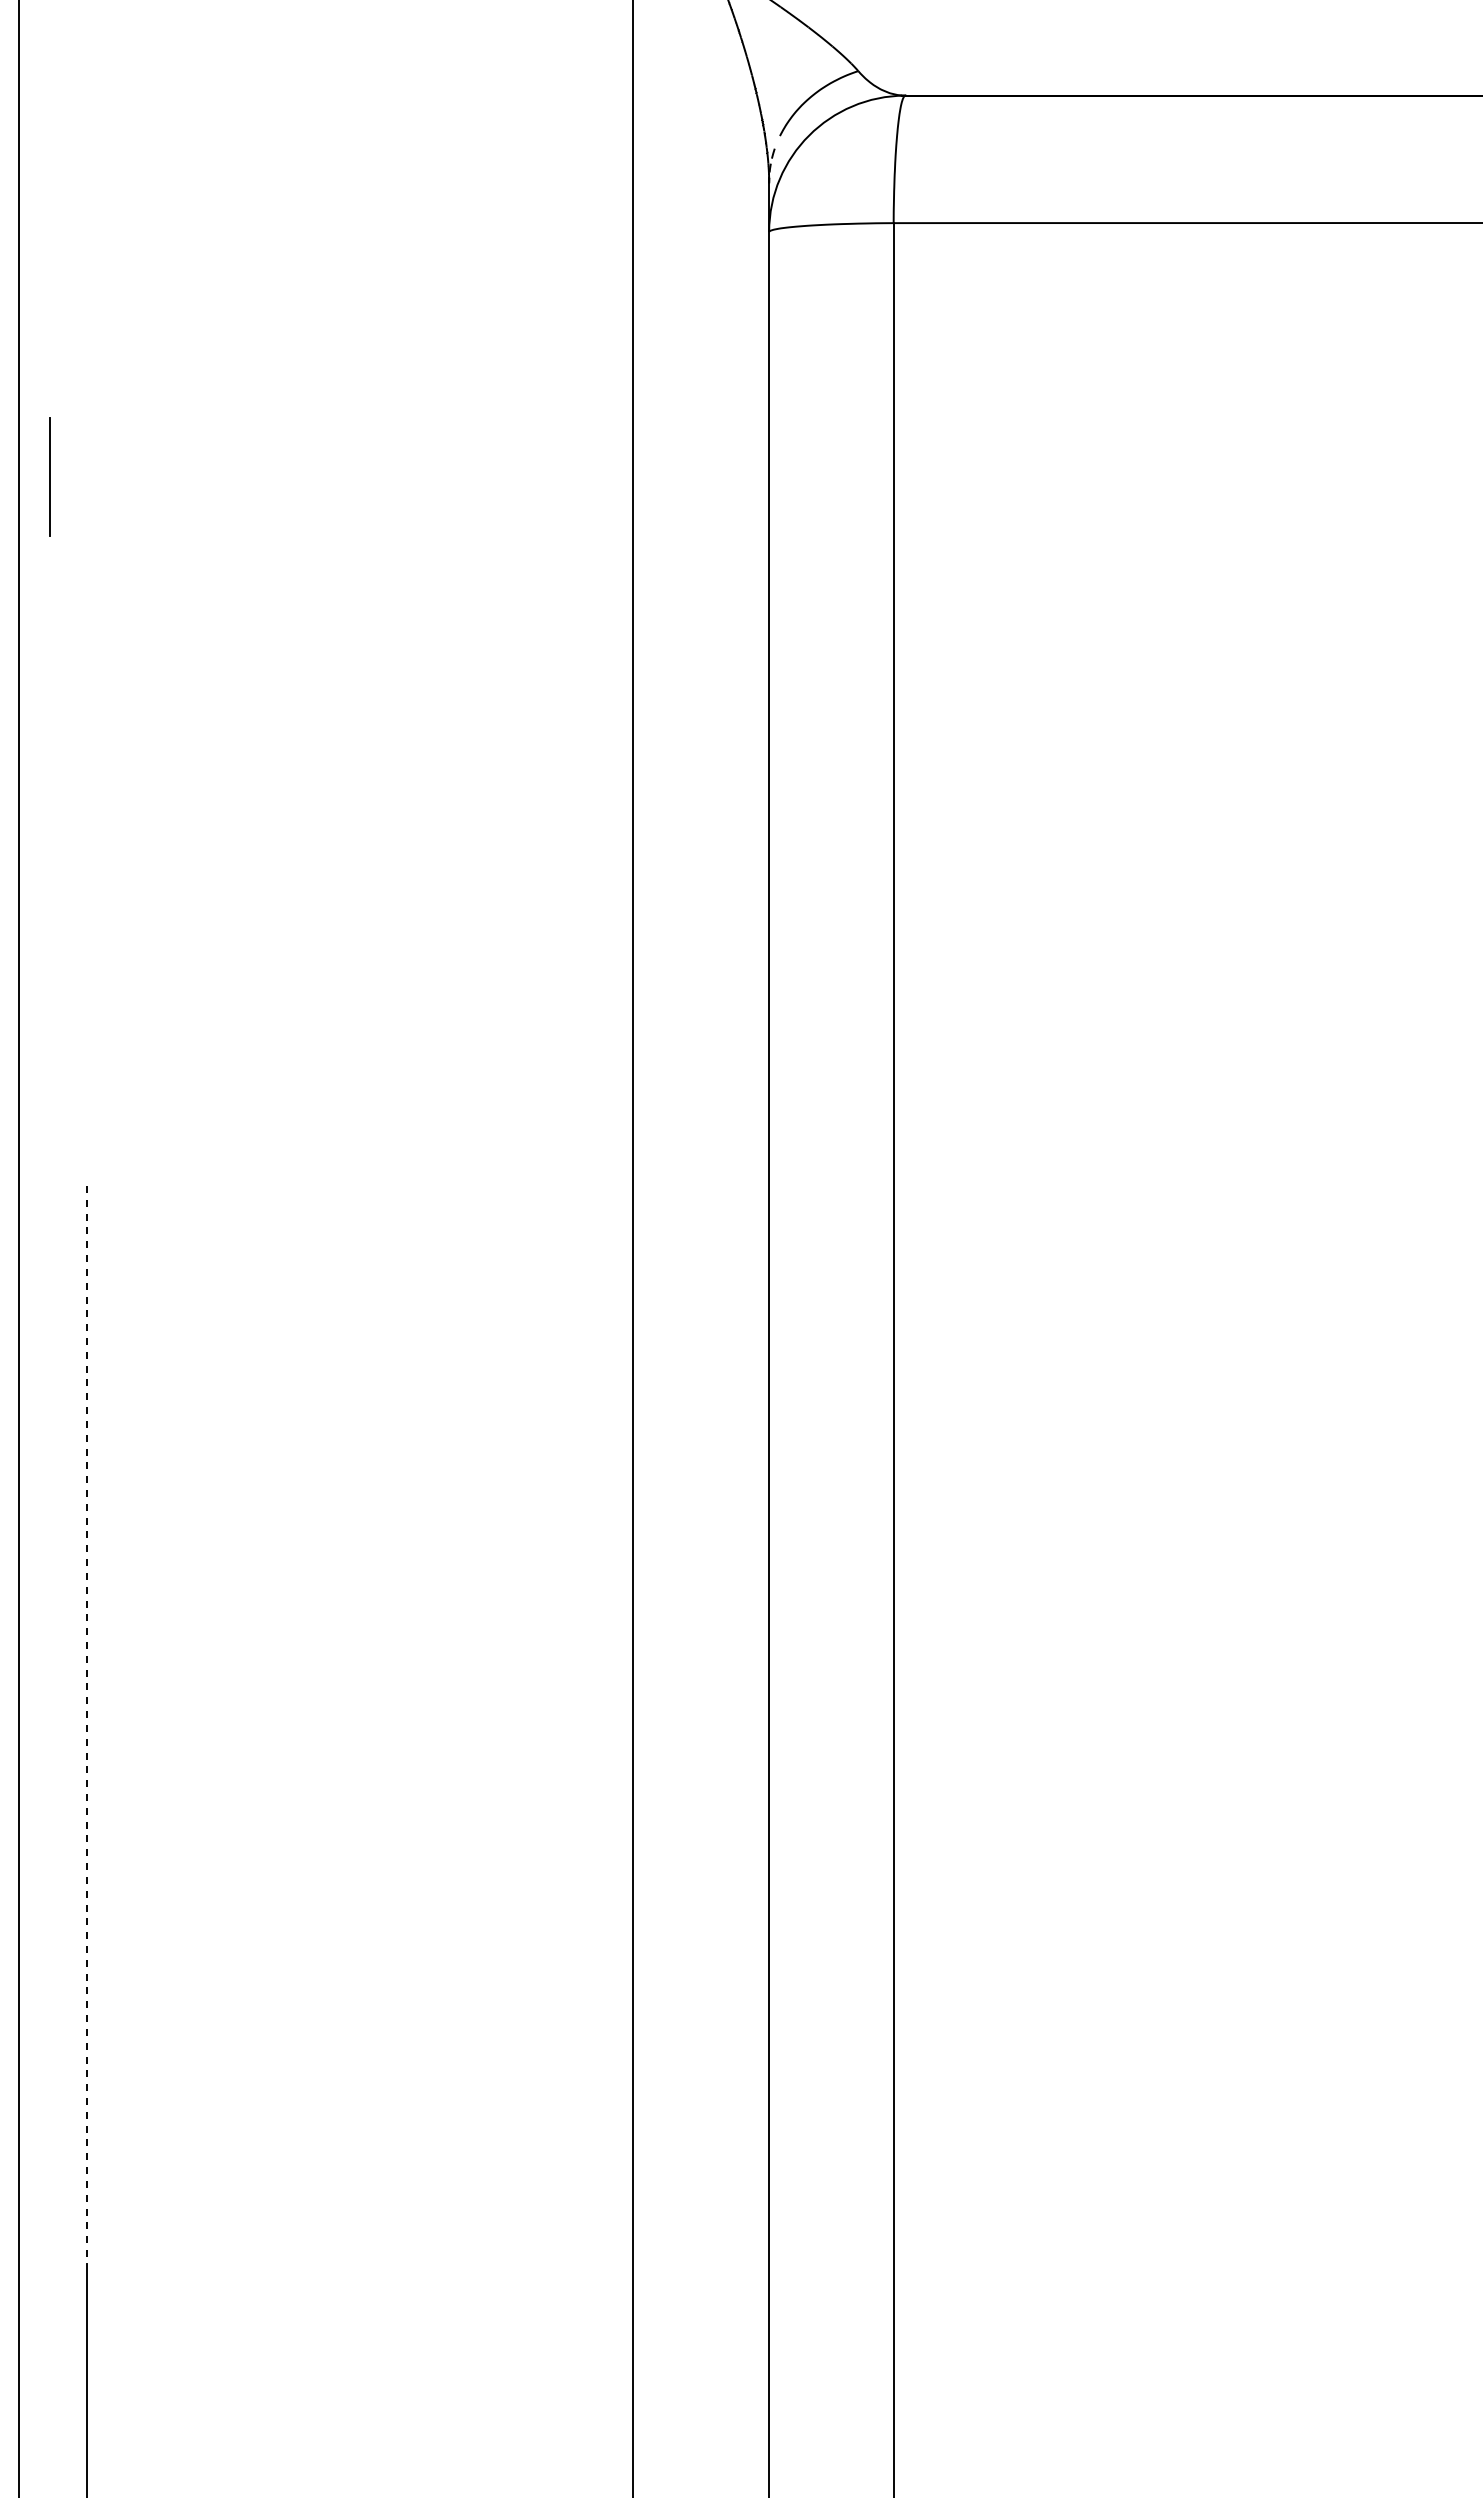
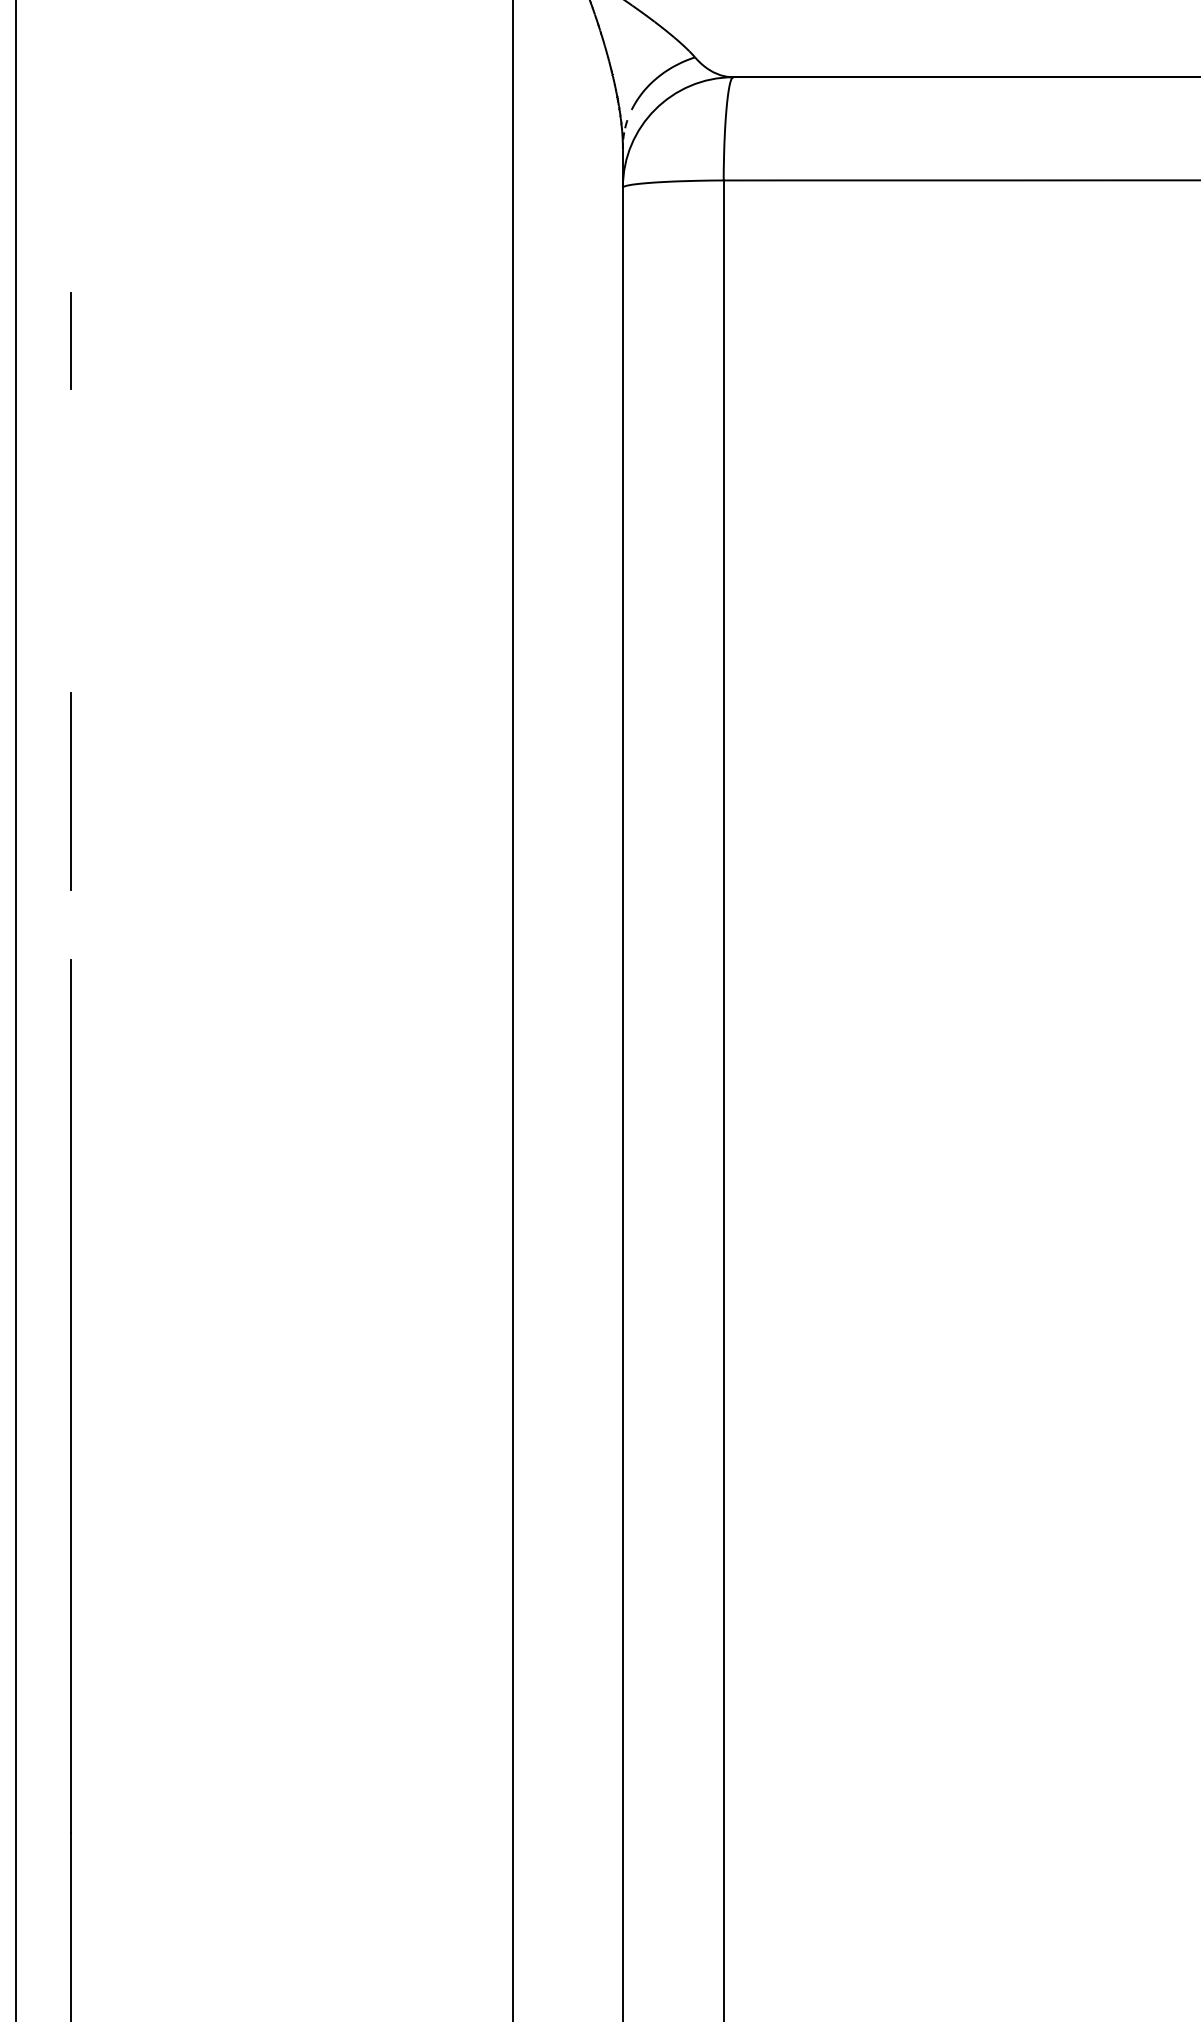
line: (49, 476) -> (70, 340), moved
line: (87, 978) -> (71, 792), added
line: (87, 1725) -> (71, 1396), dashed -> solid

